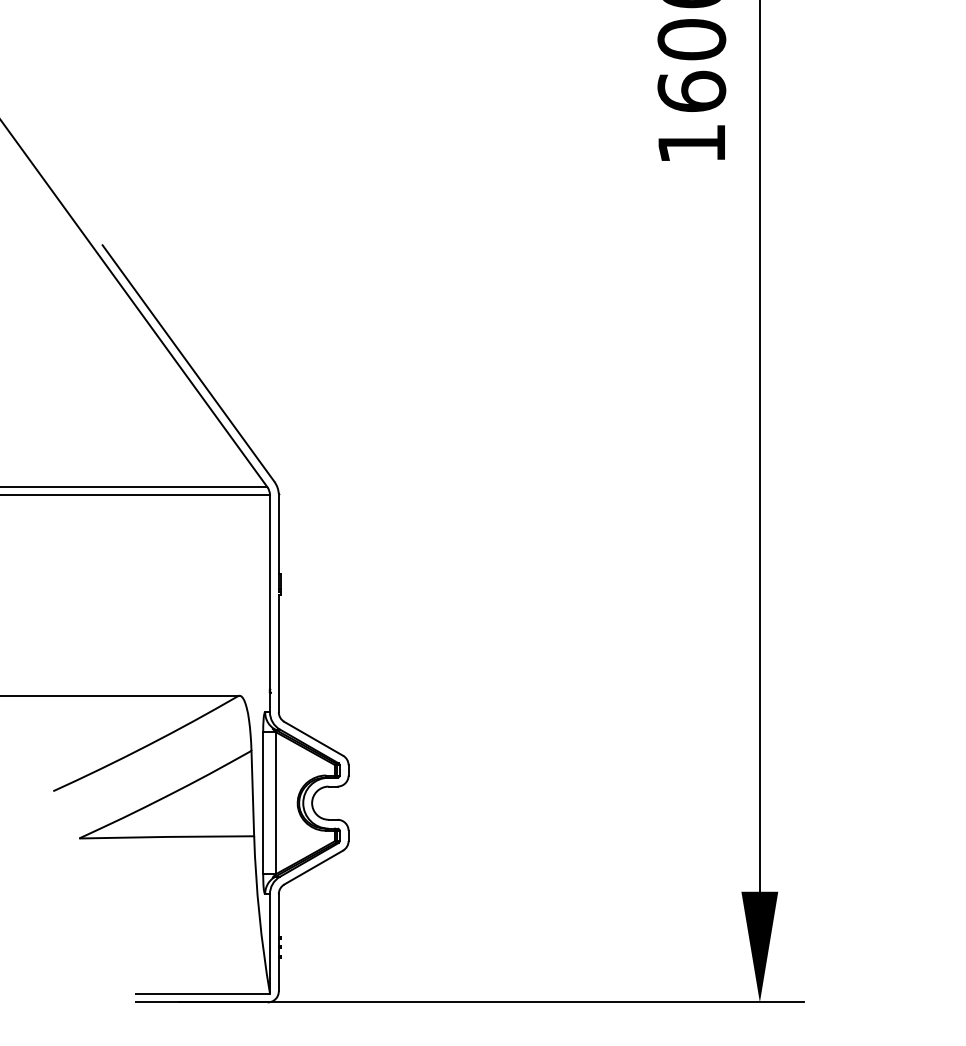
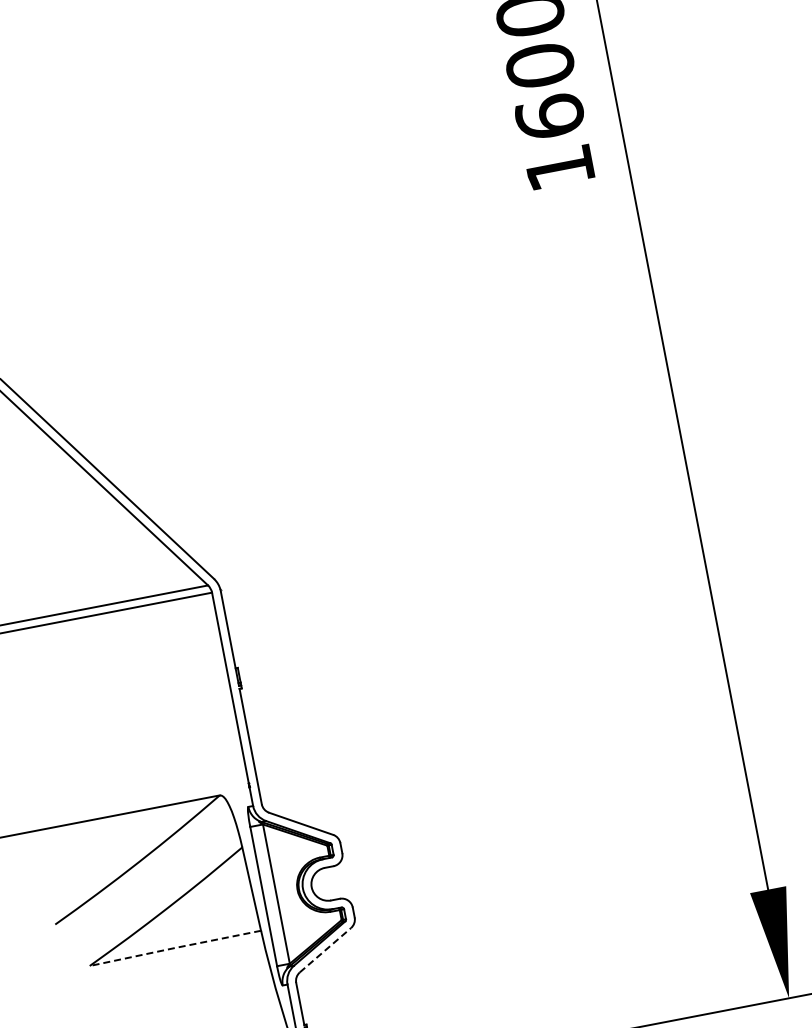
line: (166, 836) -> (175, 947), solid -> dashed
line: (313, 867) -> (325, 950), solid -> dashed

